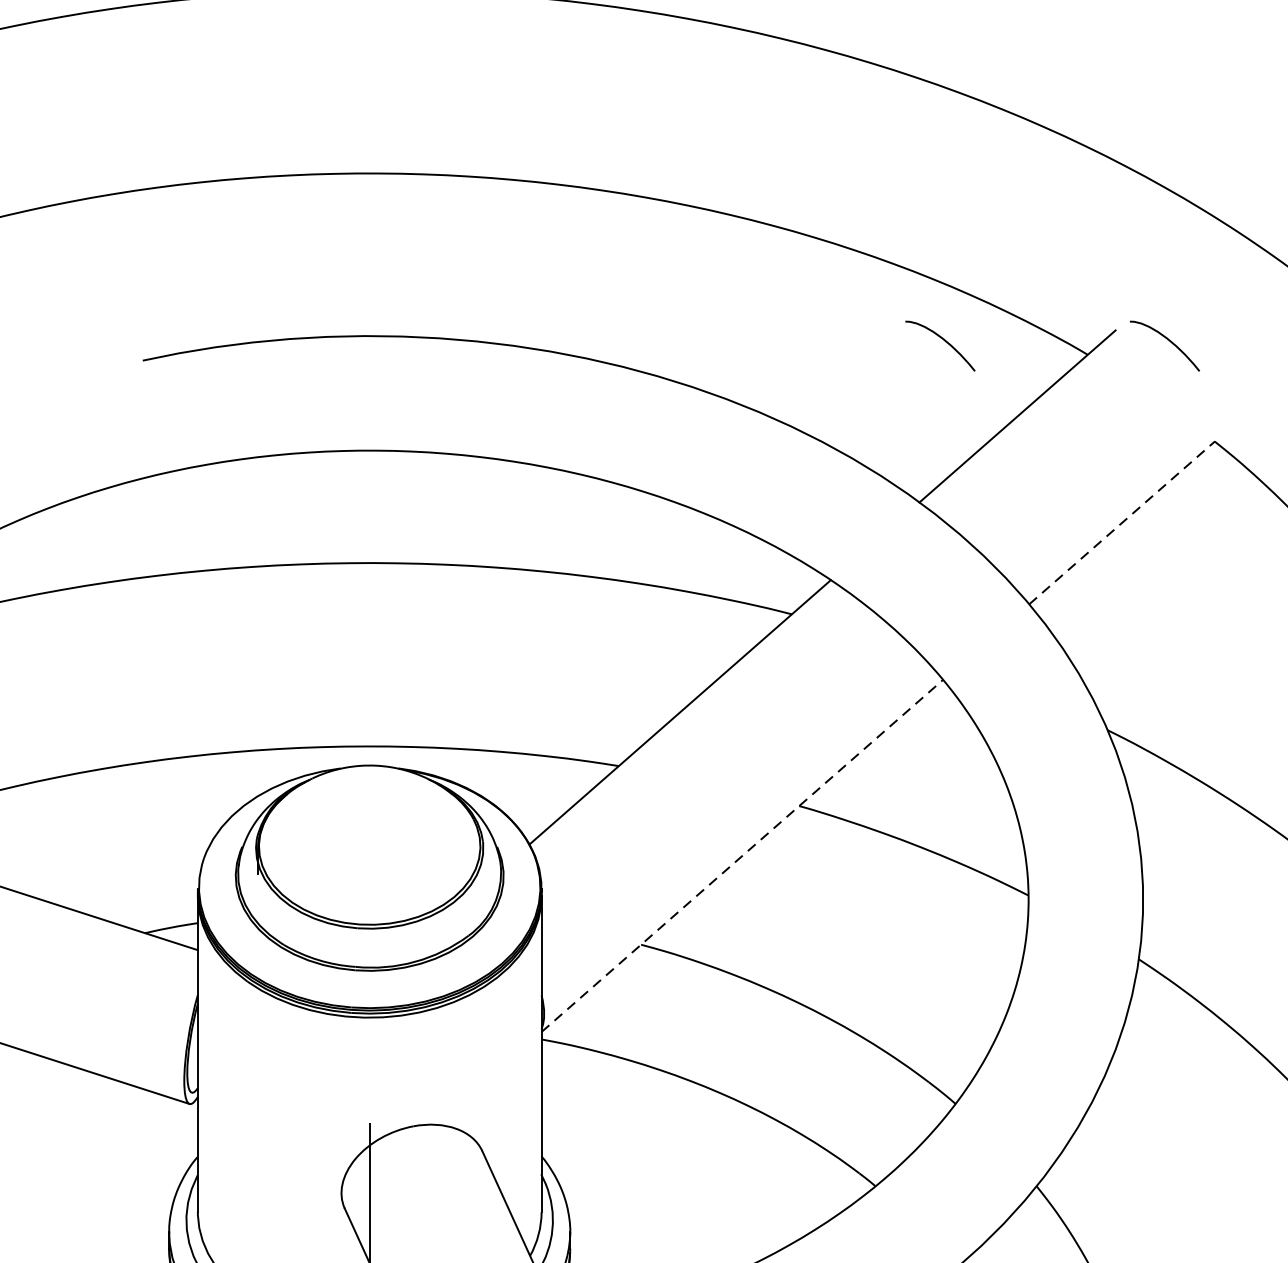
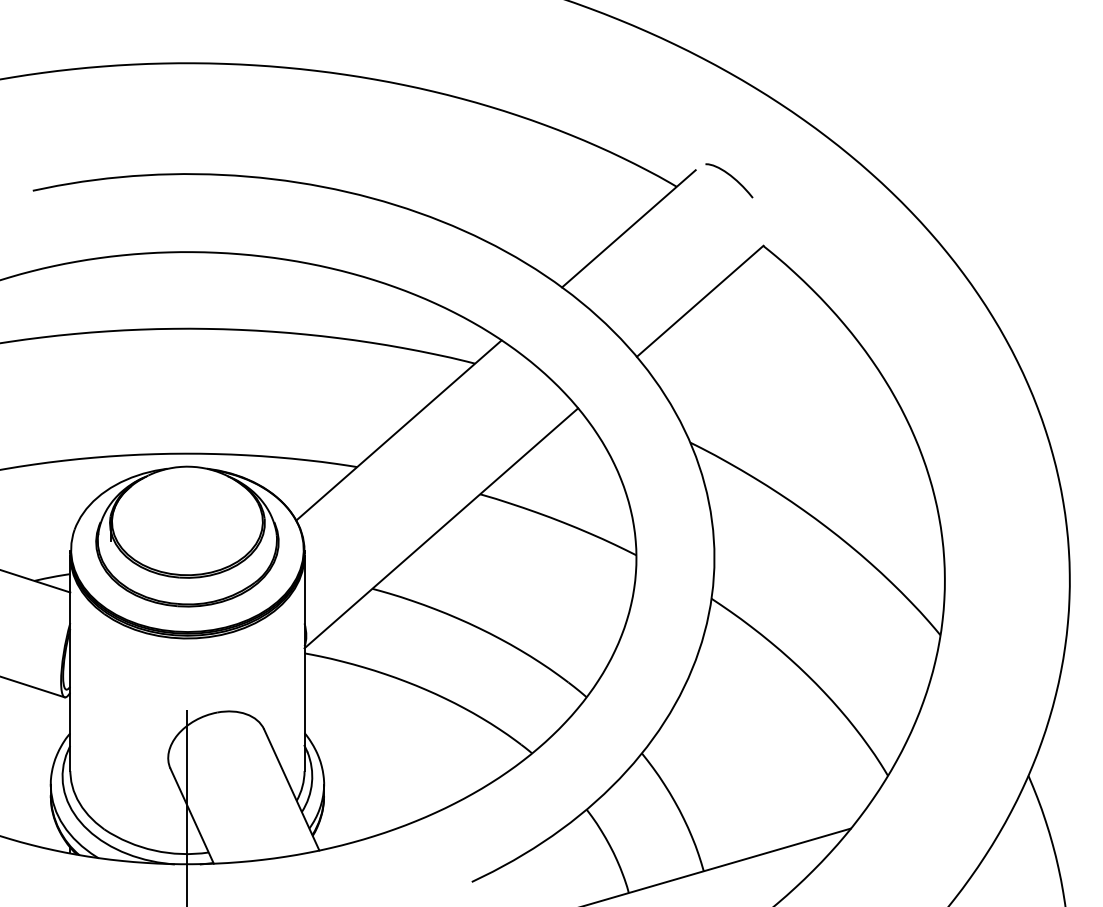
curve: (943, 341) -> (578, 177), removed
line: (1122, 523) -> (700, 301), dashed -> solid
line: (742, 856) -> (441, 528), dashed -> solid

